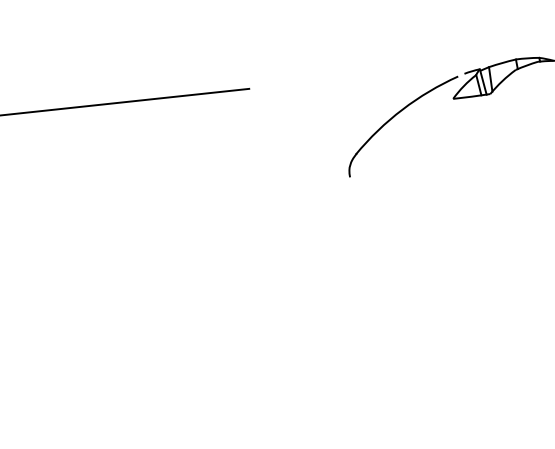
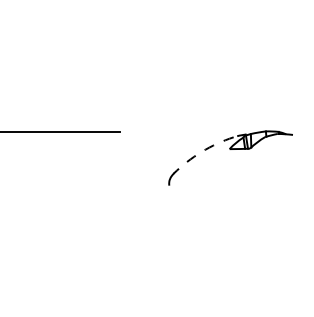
arc: (402, 108) -> (201, 151), solid -> dashed

